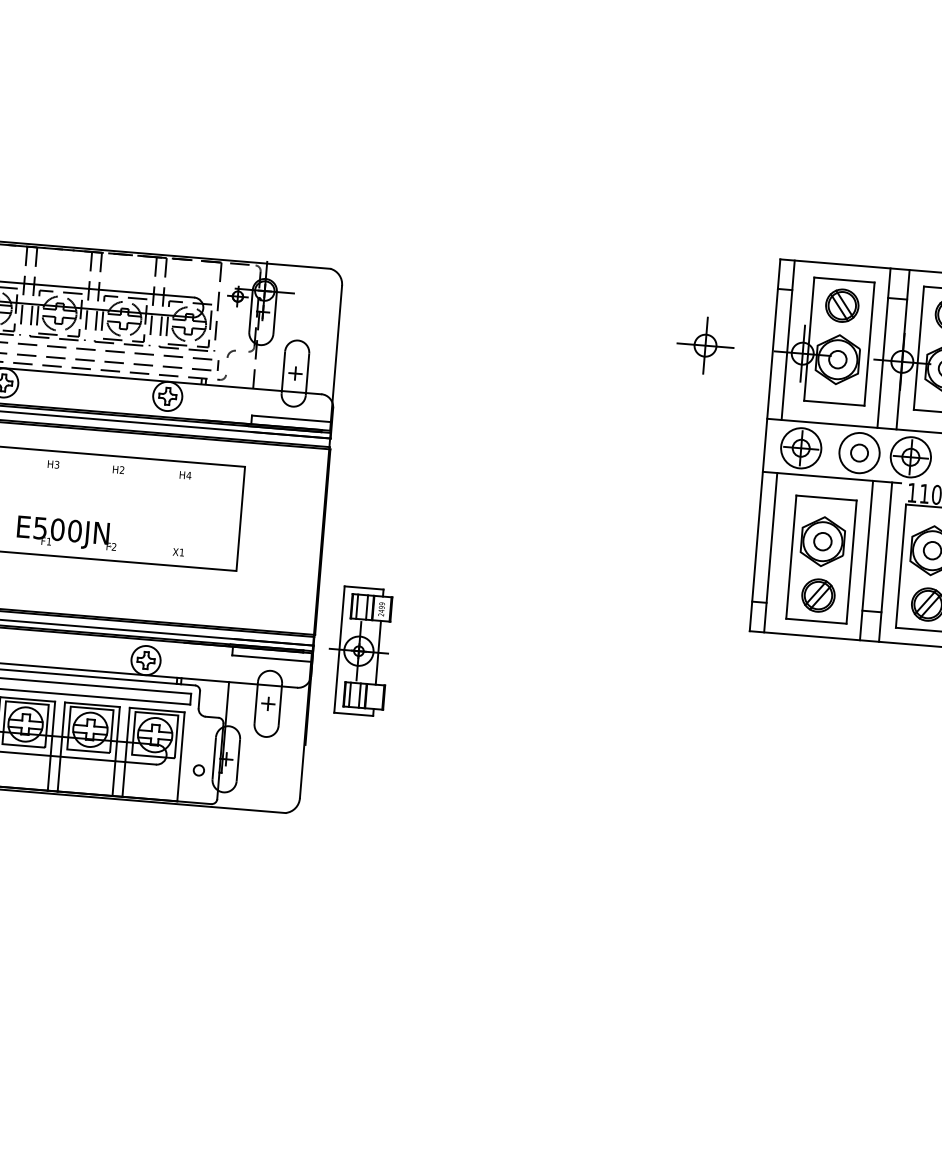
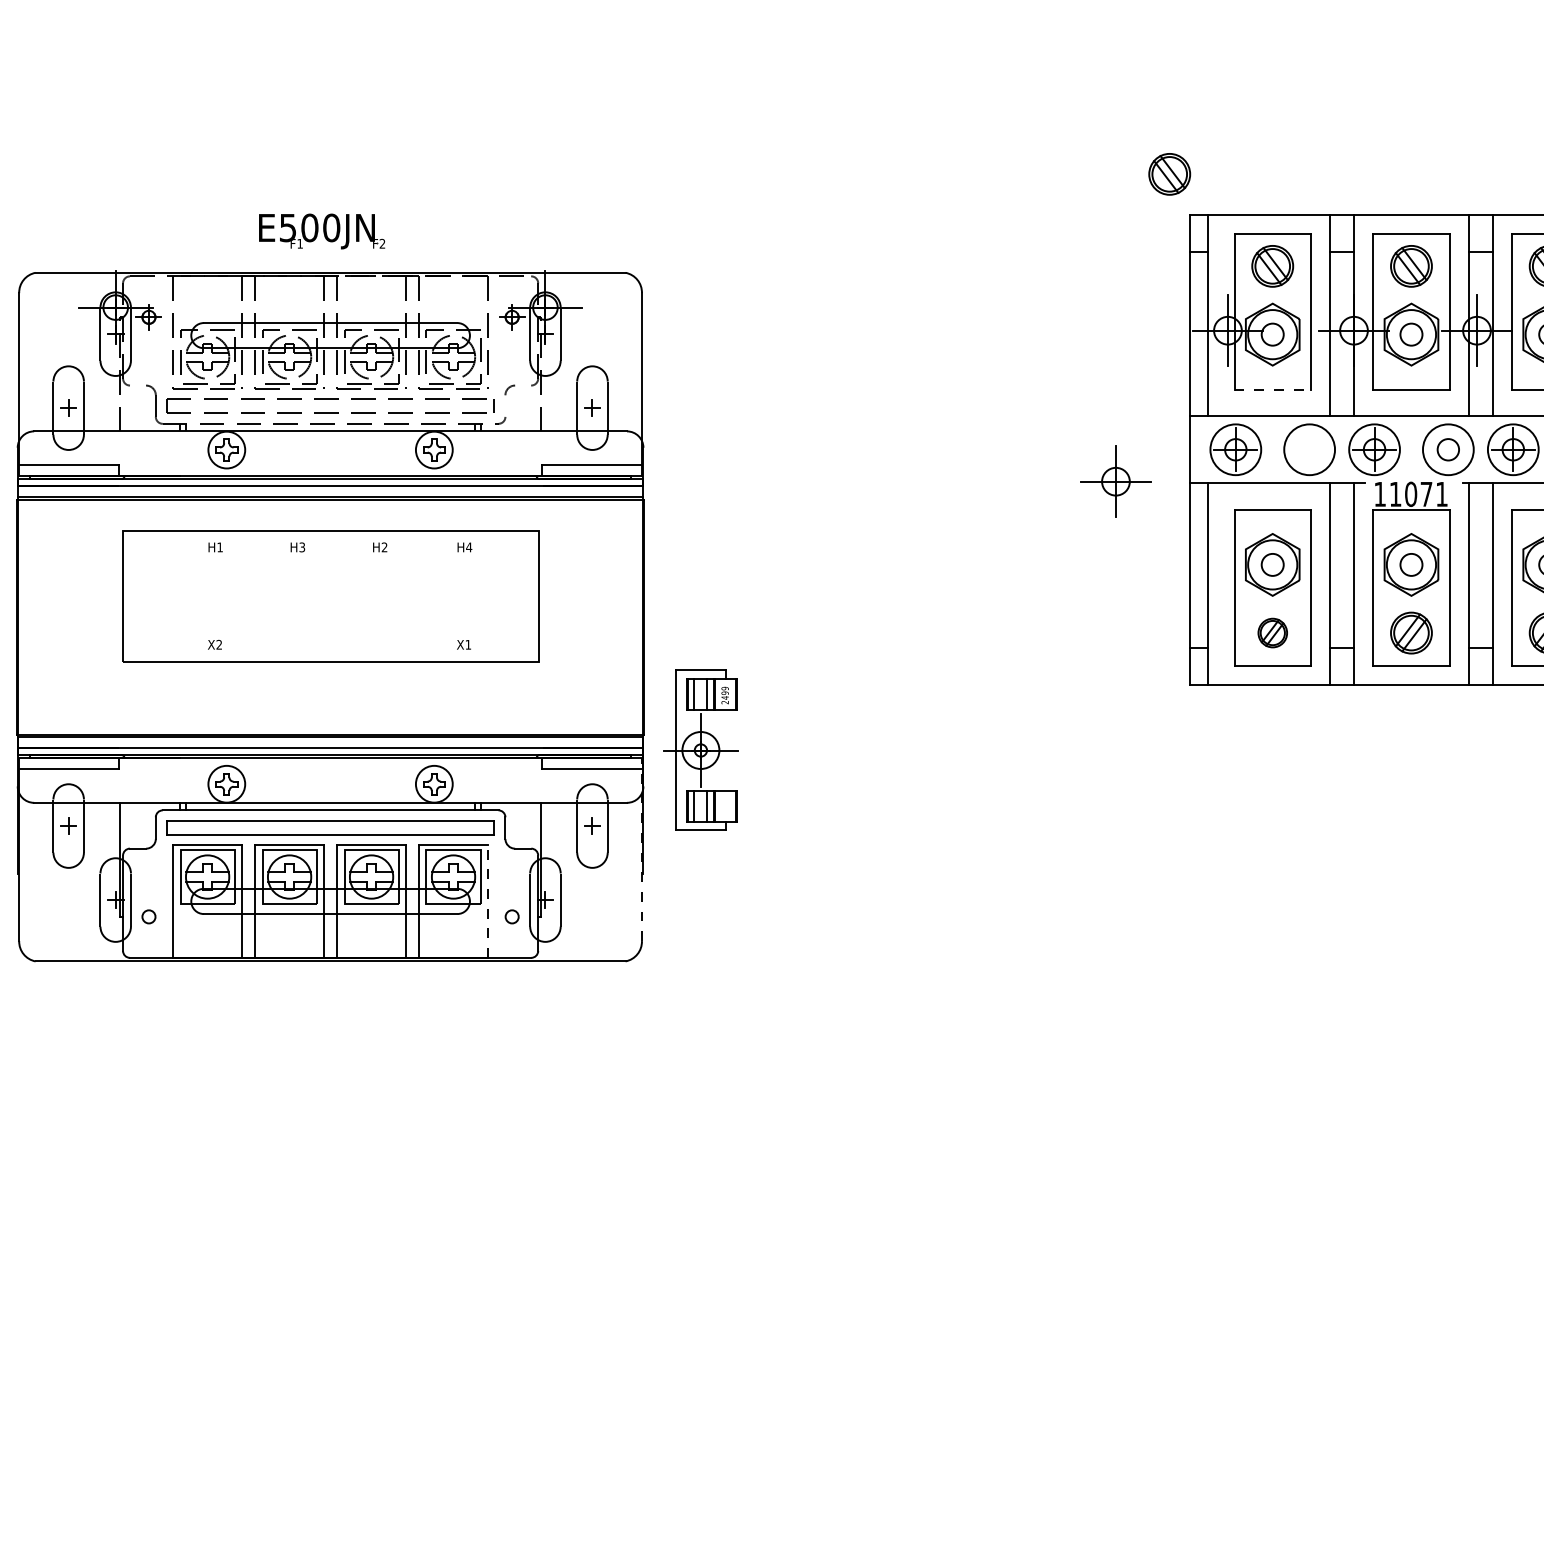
part: (766, 226) -> (1169, 174), added
part: (705, 345) -> (1115, 481), moved
line: (834, 403) -> (1273, 389), solid -> dashed
circle: (859, 452) -> (1309, 449), removed
part: (67, 533) -> (322, 231), moved
part: (818, 595) -> (1272, 632), size x0.7
line: (378, 652) -> (725, 750), removed
line: (305, 725) -> (641, 849), solid -> dashed
line: (181, 756) -> (488, 901), solid -> dashed

